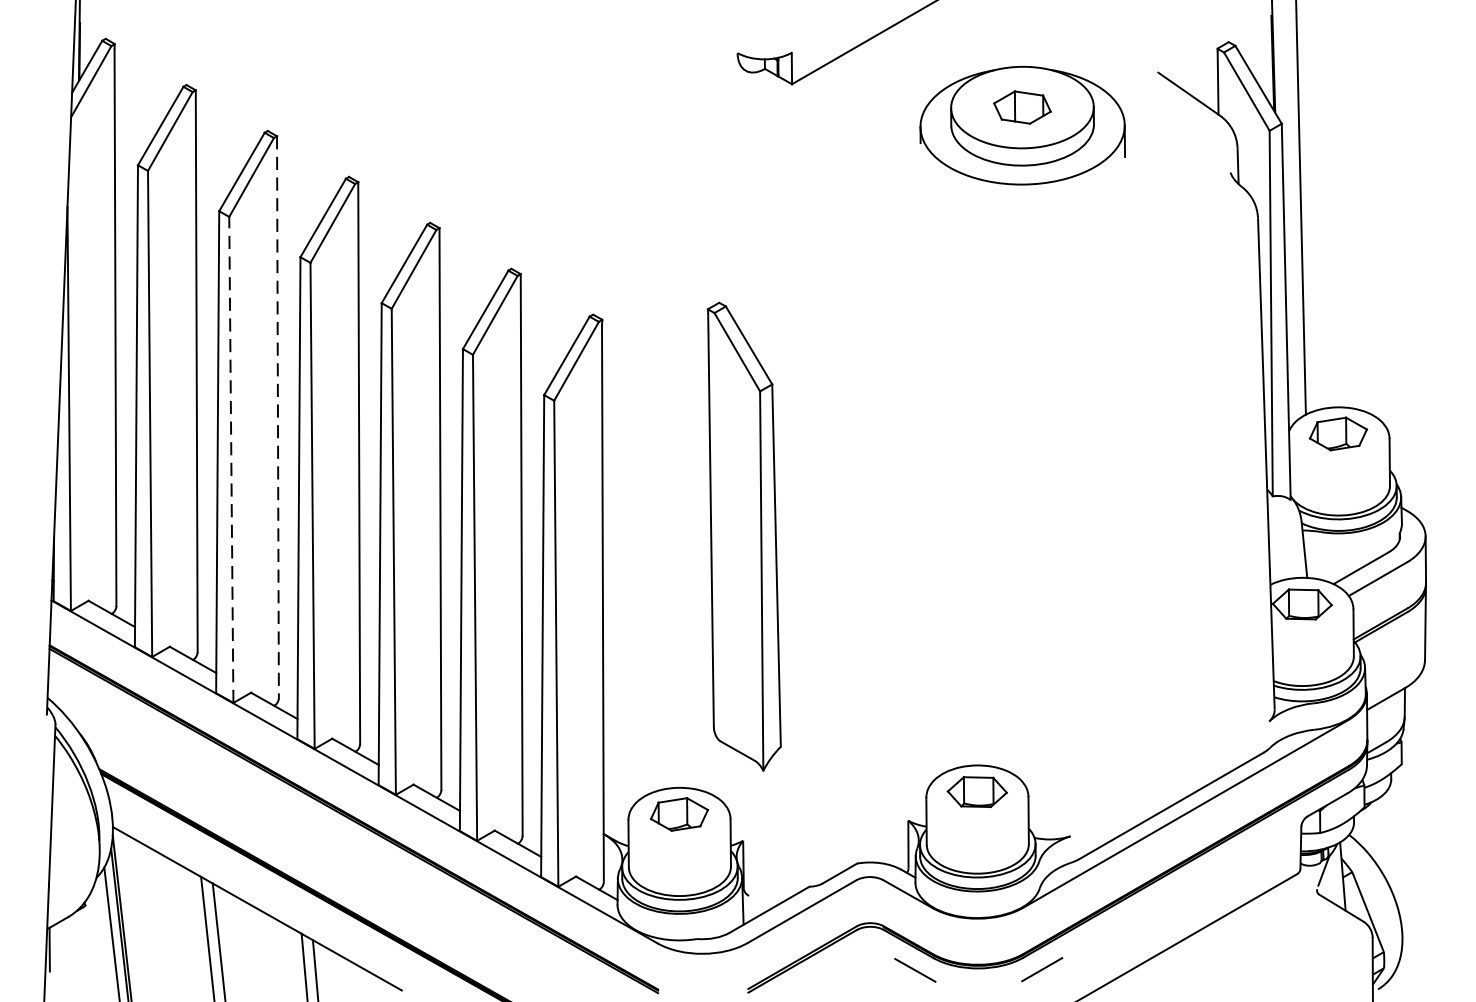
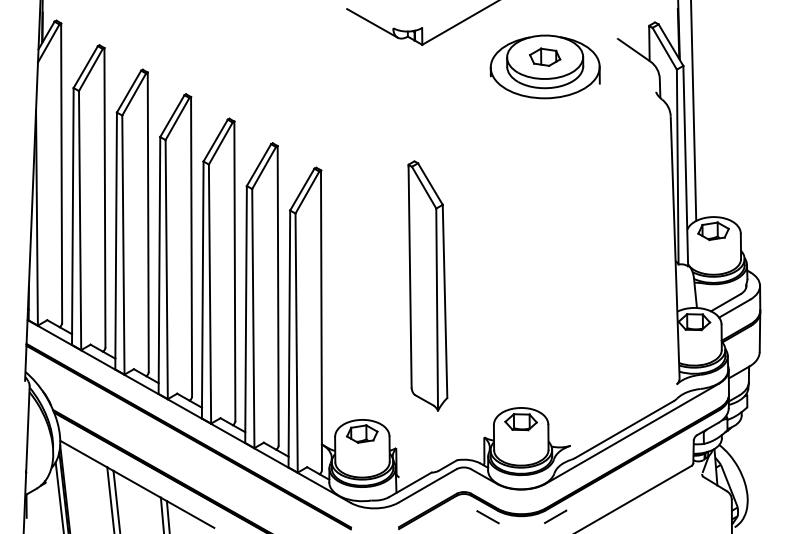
line: (698, 44) -> (372, 23), added
line: (278, 417) -> (148, 222), dashed -> solid
line: (231, 460) -> (123, 245), dashed -> solid
part: (743, 535) -> (427, 285), moved

